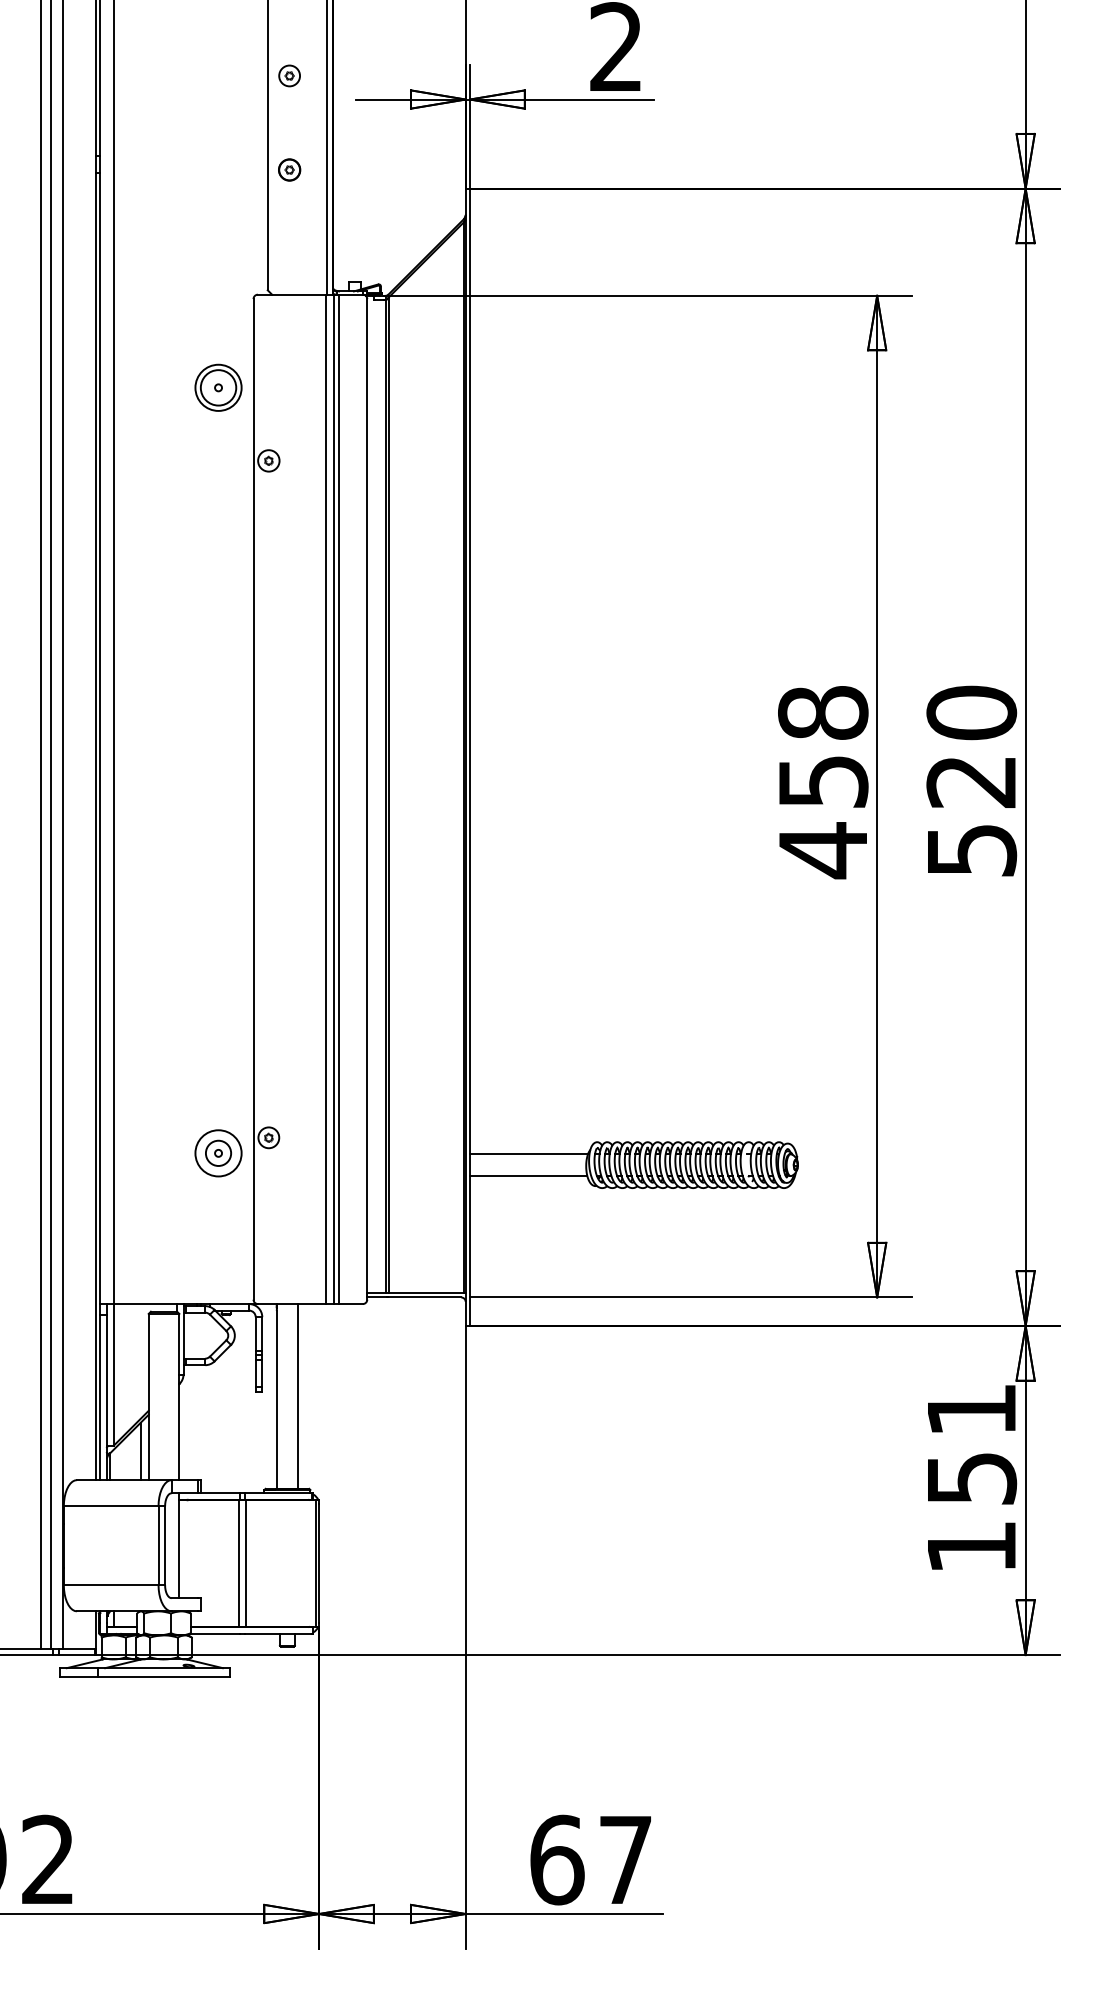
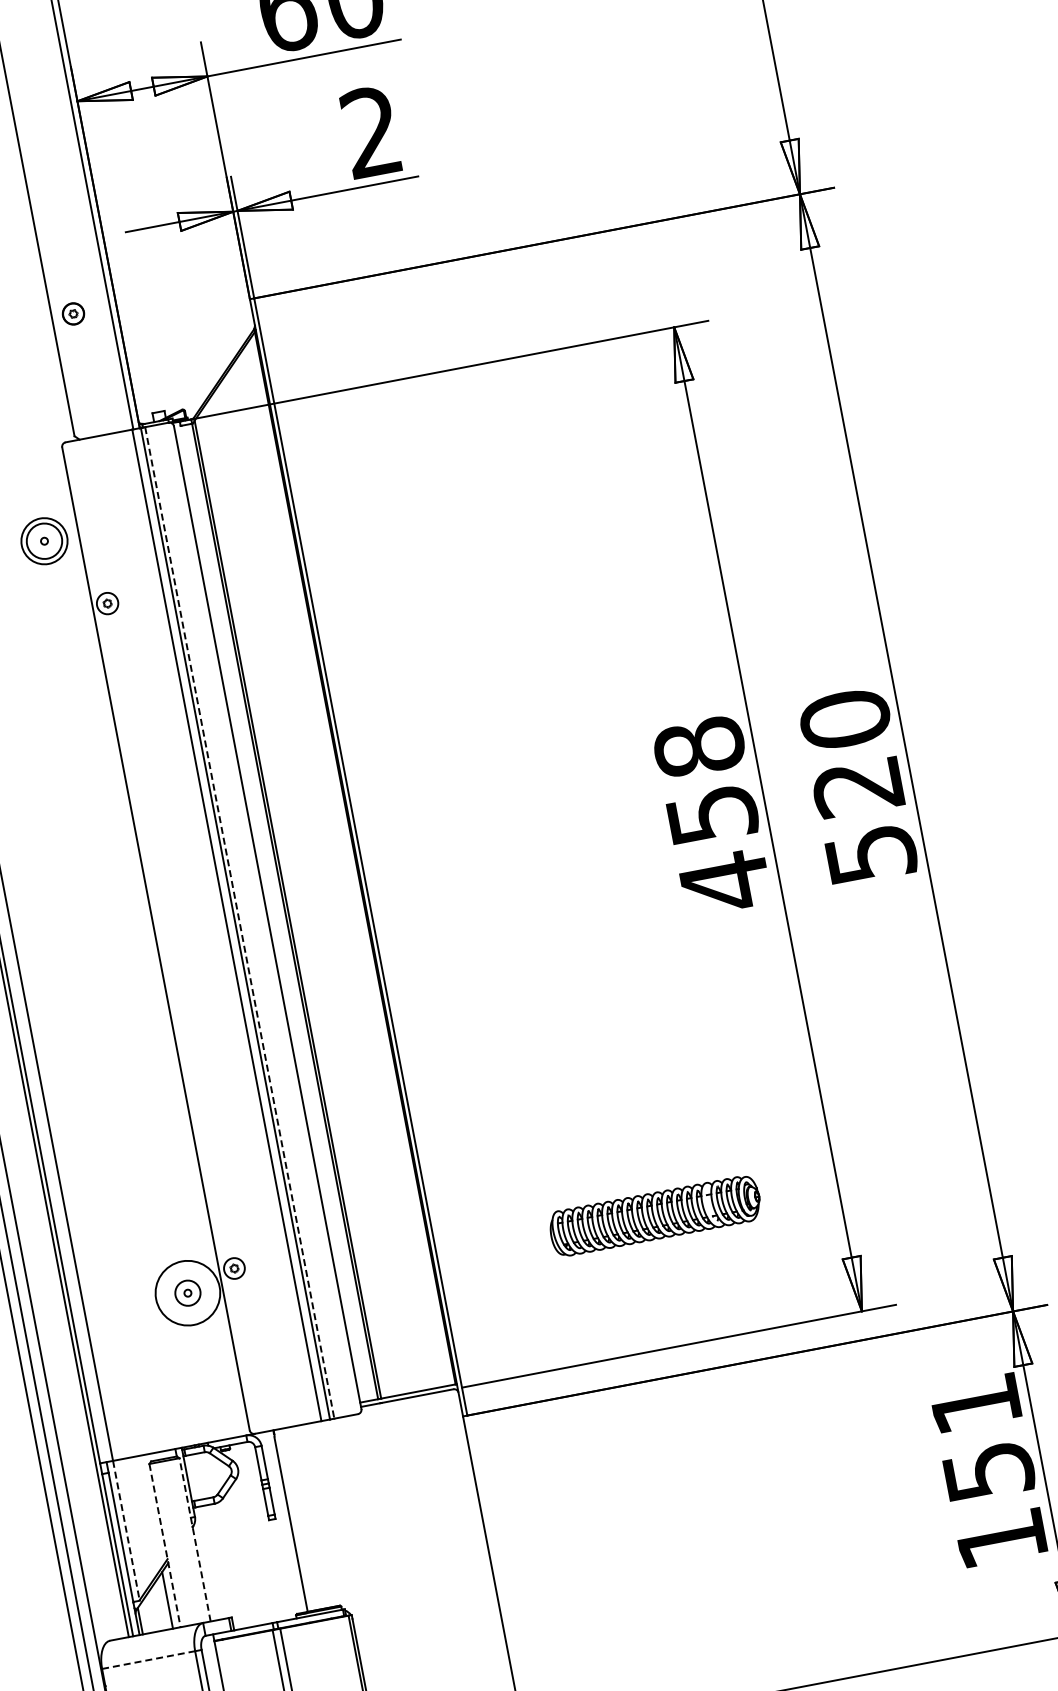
part: (289, 75) -> (55, 221), removed
line: (338, 799) -> (239, 923), solid -> dashed
circle: (218, 1153) -> (187, 1293), size x1.4
line: (529, 1154) -> (493, 1236), removed
line: (528, 1176) -> (496, 1257), removed
line: (113, 1375) -> (126, 1531), solid -> dashed
line: (179, 1396) -> (195, 1539), solid -> dashed
line: (298, 1396) -> (312, 1517), removed
line: (148, 1397) -> (164, 1546), solid -> dashed
line: (111, 1506) -> (148, 1660), solid -> dashed

